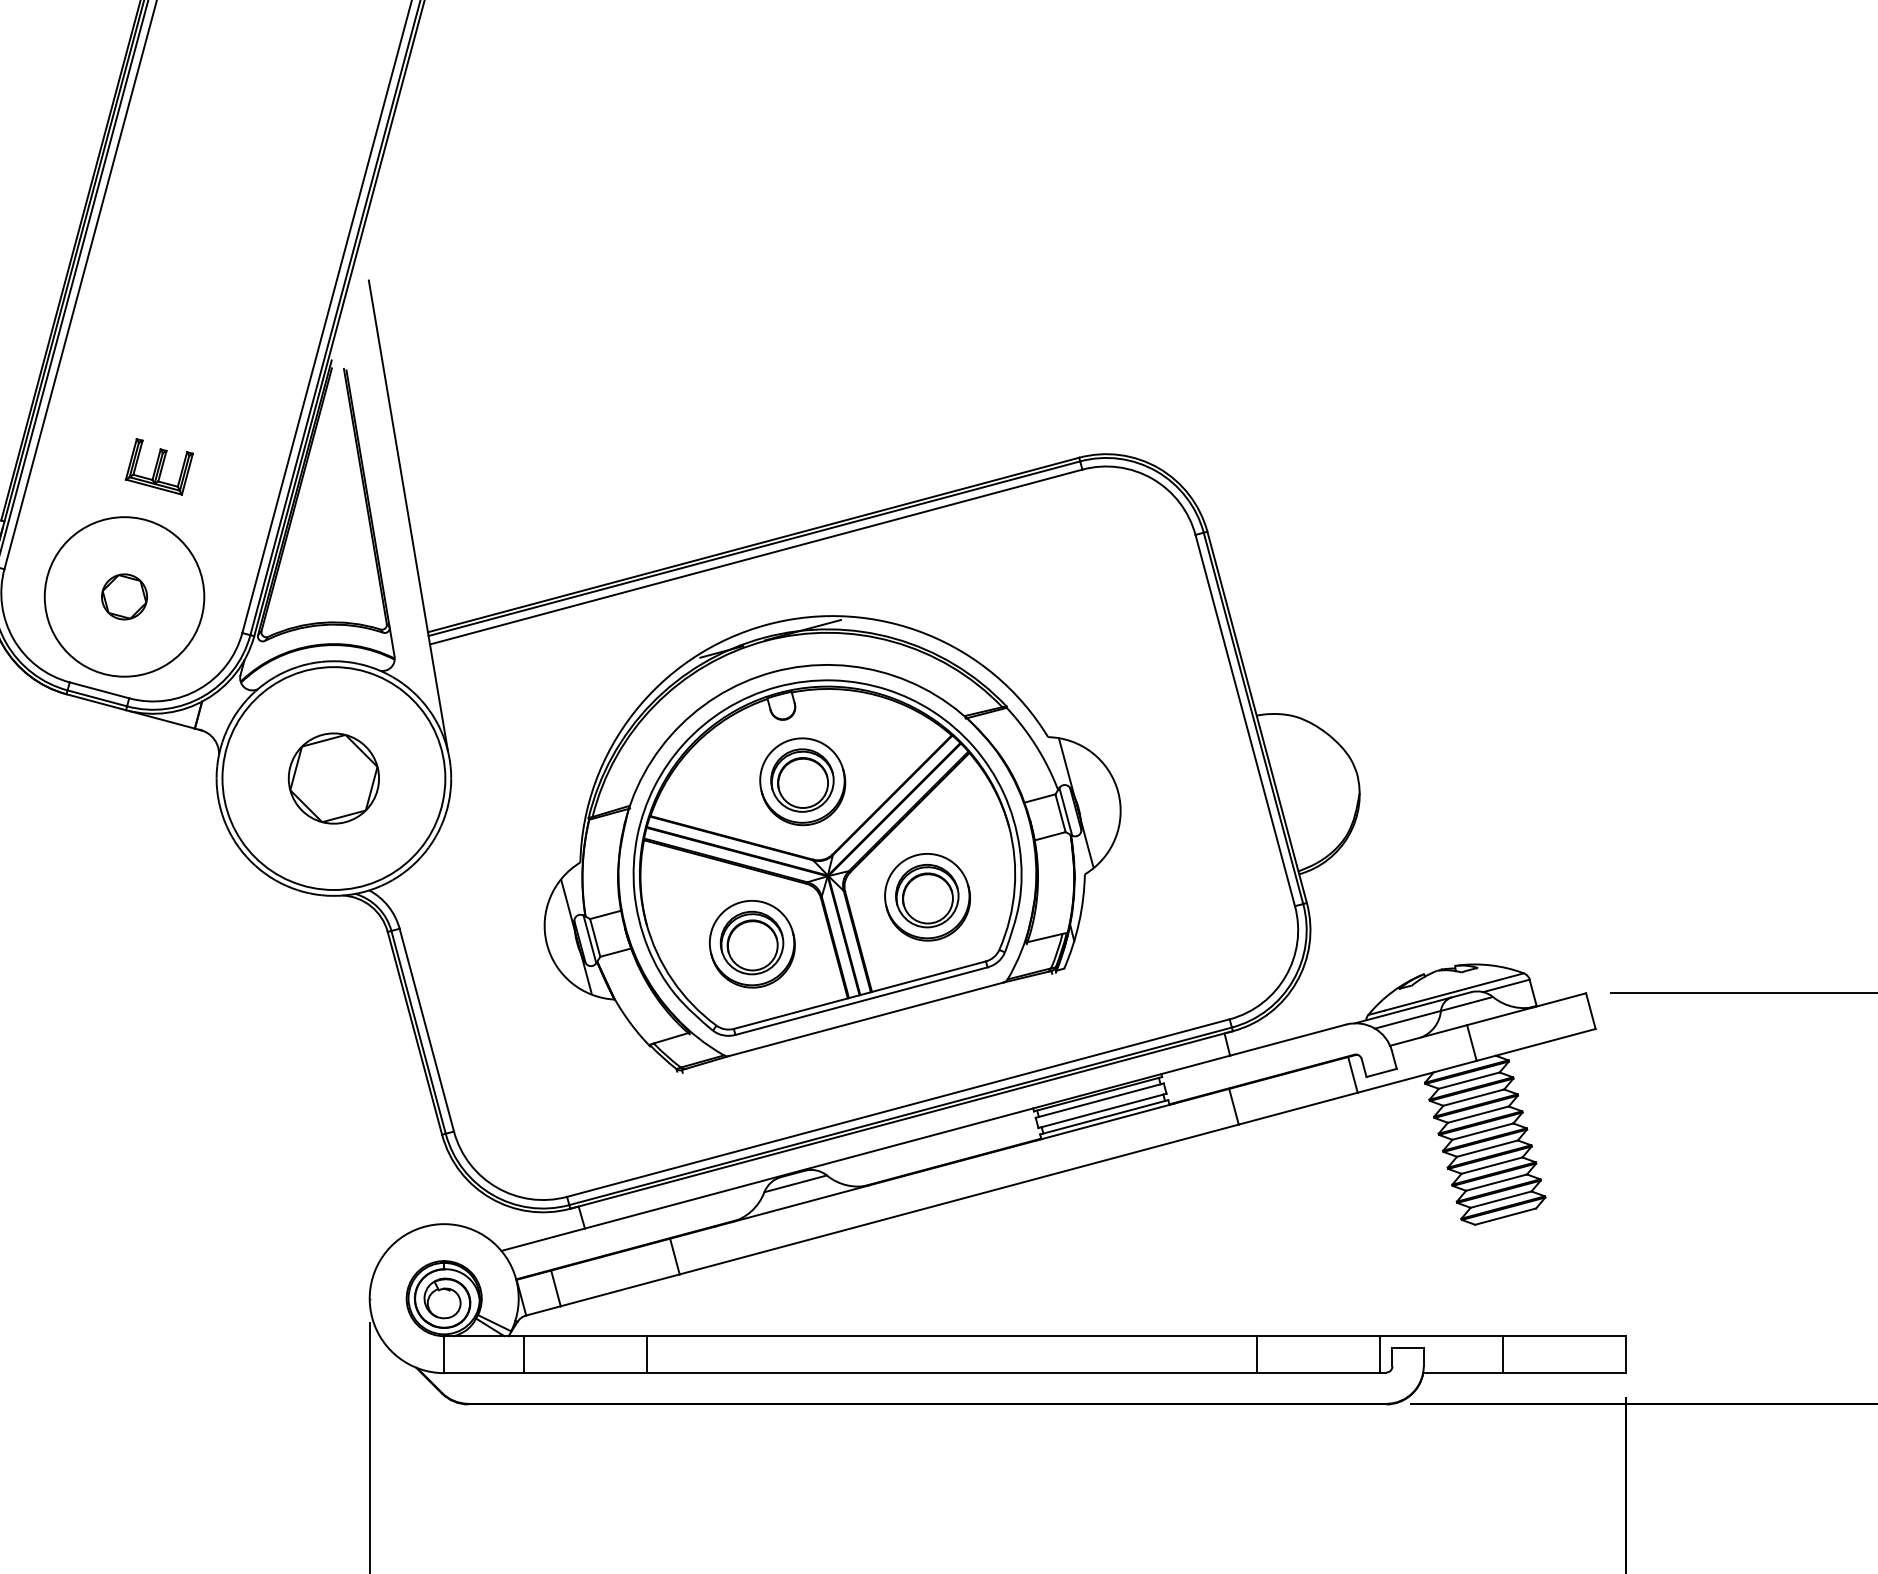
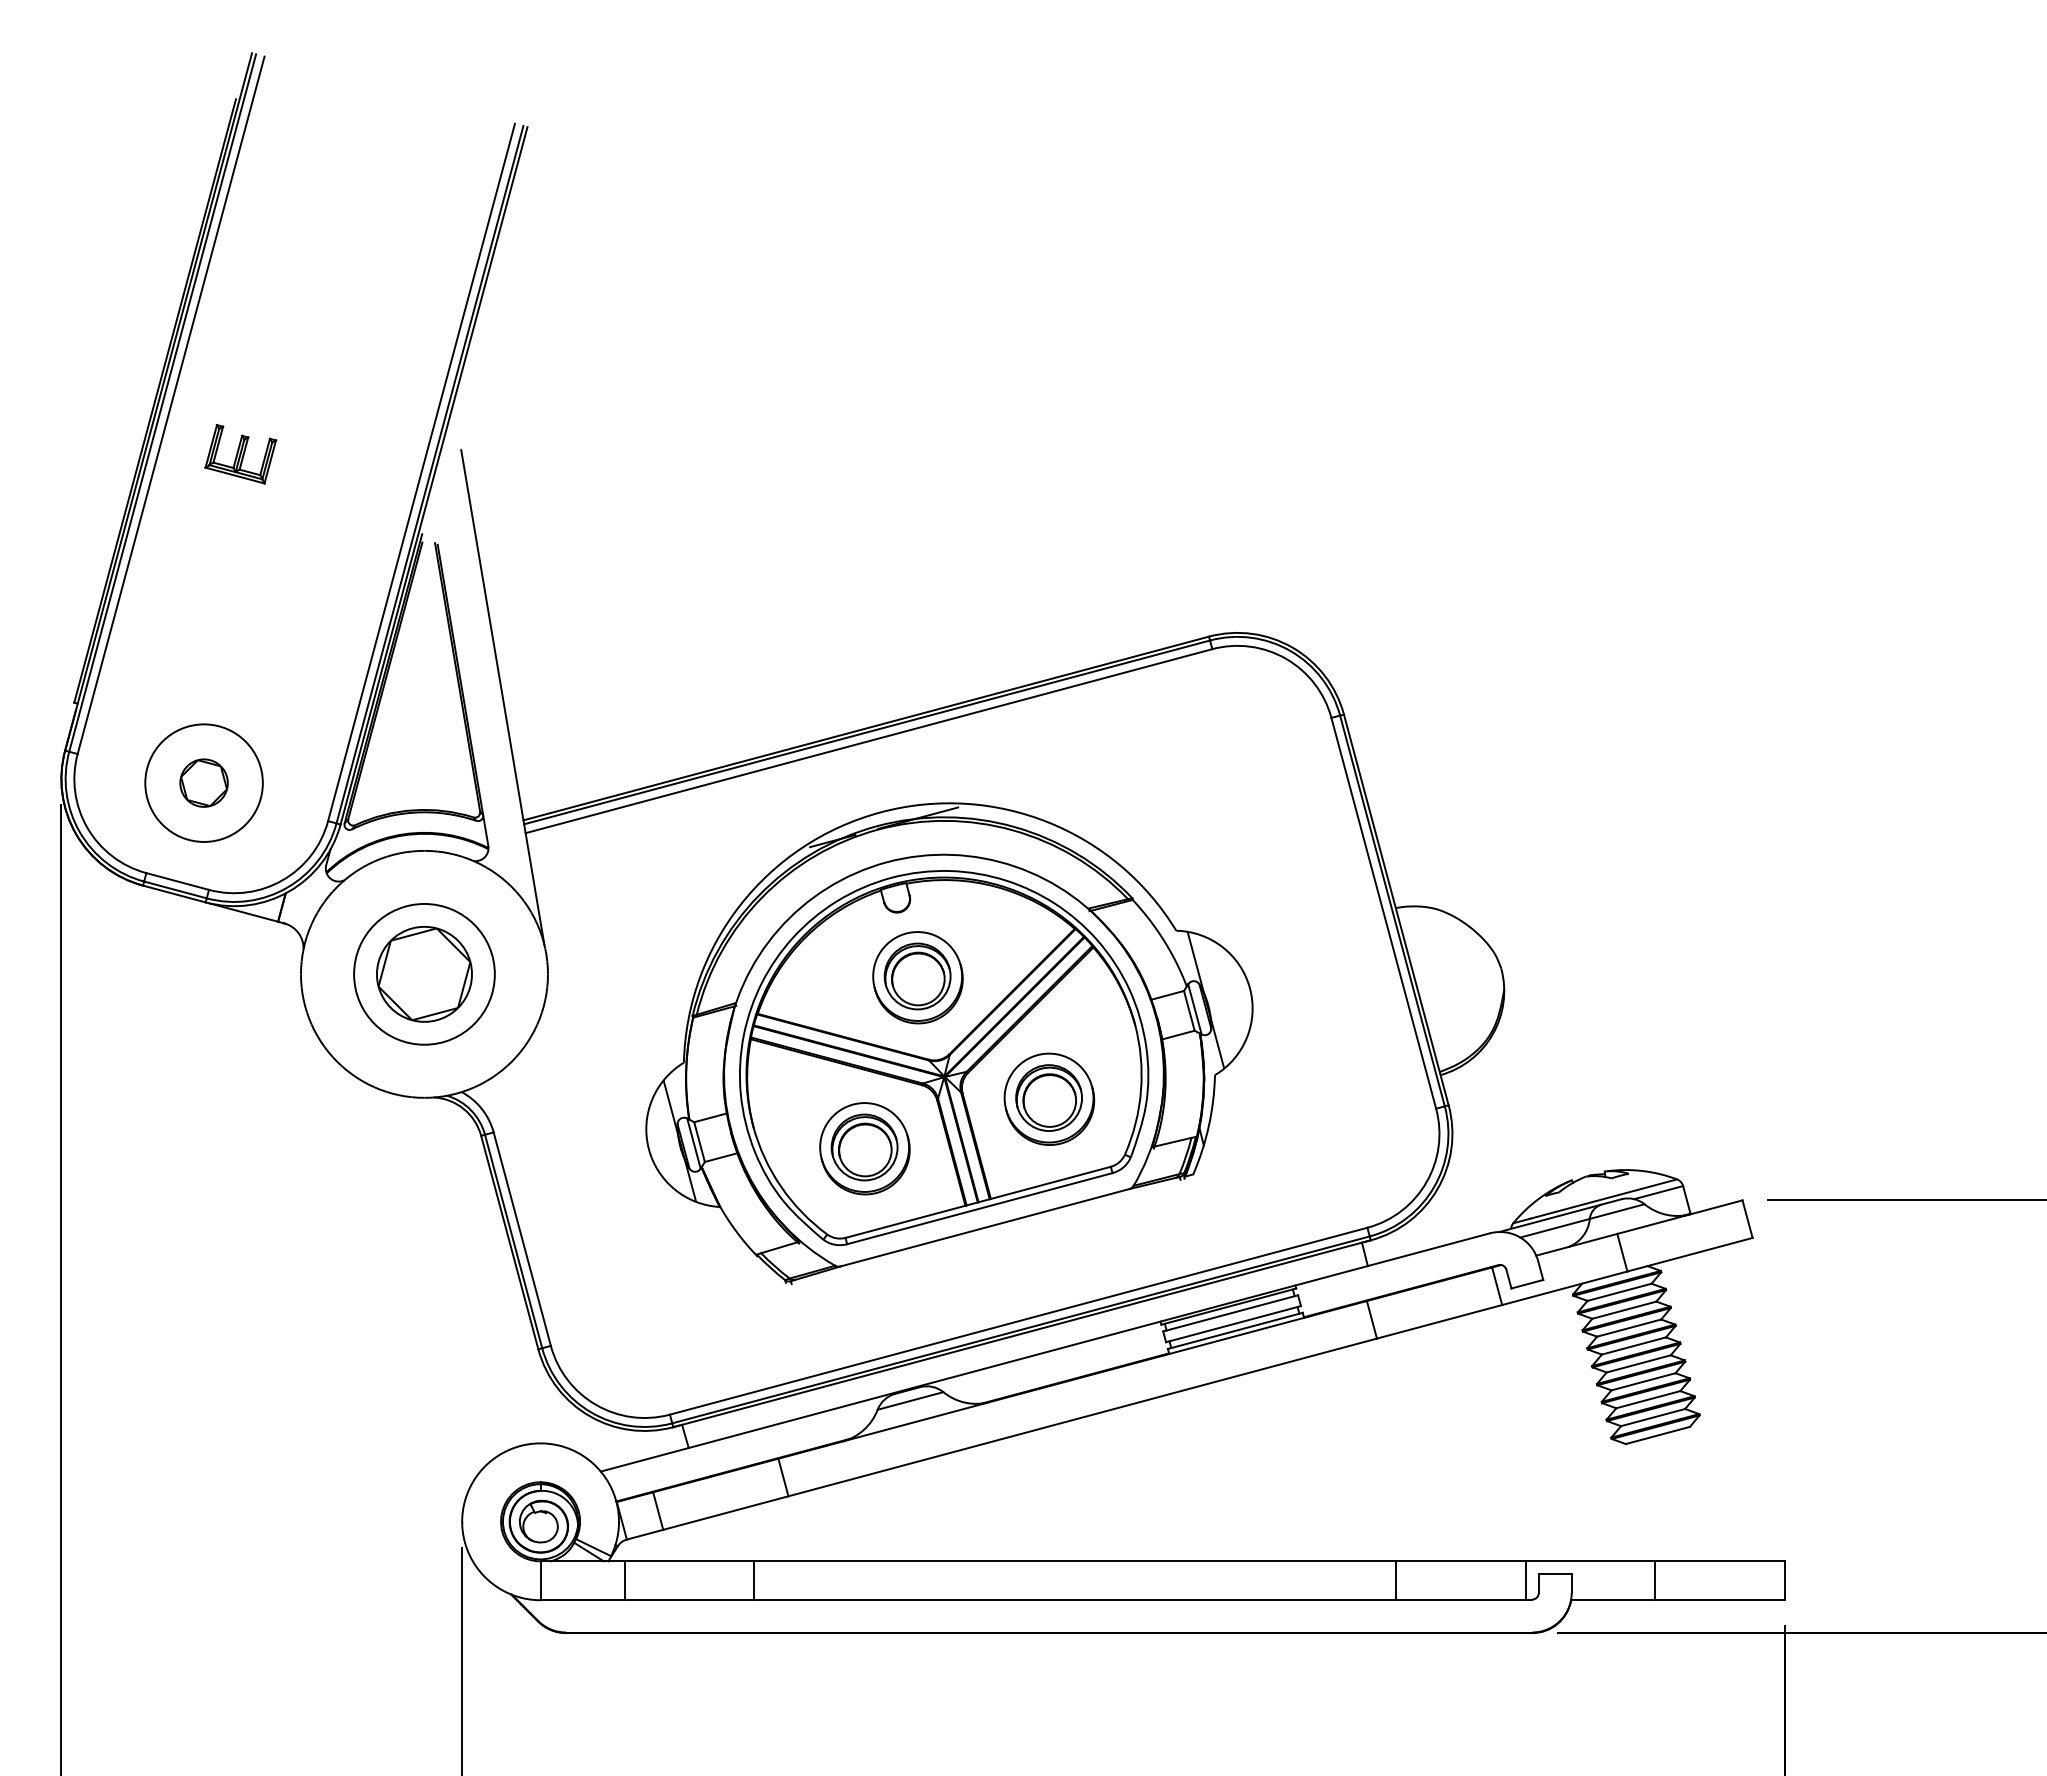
part: (159, 467) -> (240, 454), moved
circle: (124, 597) -> (204, 783), size x0.7
circle: (333, 778) -> (424, 974), size x0.6

